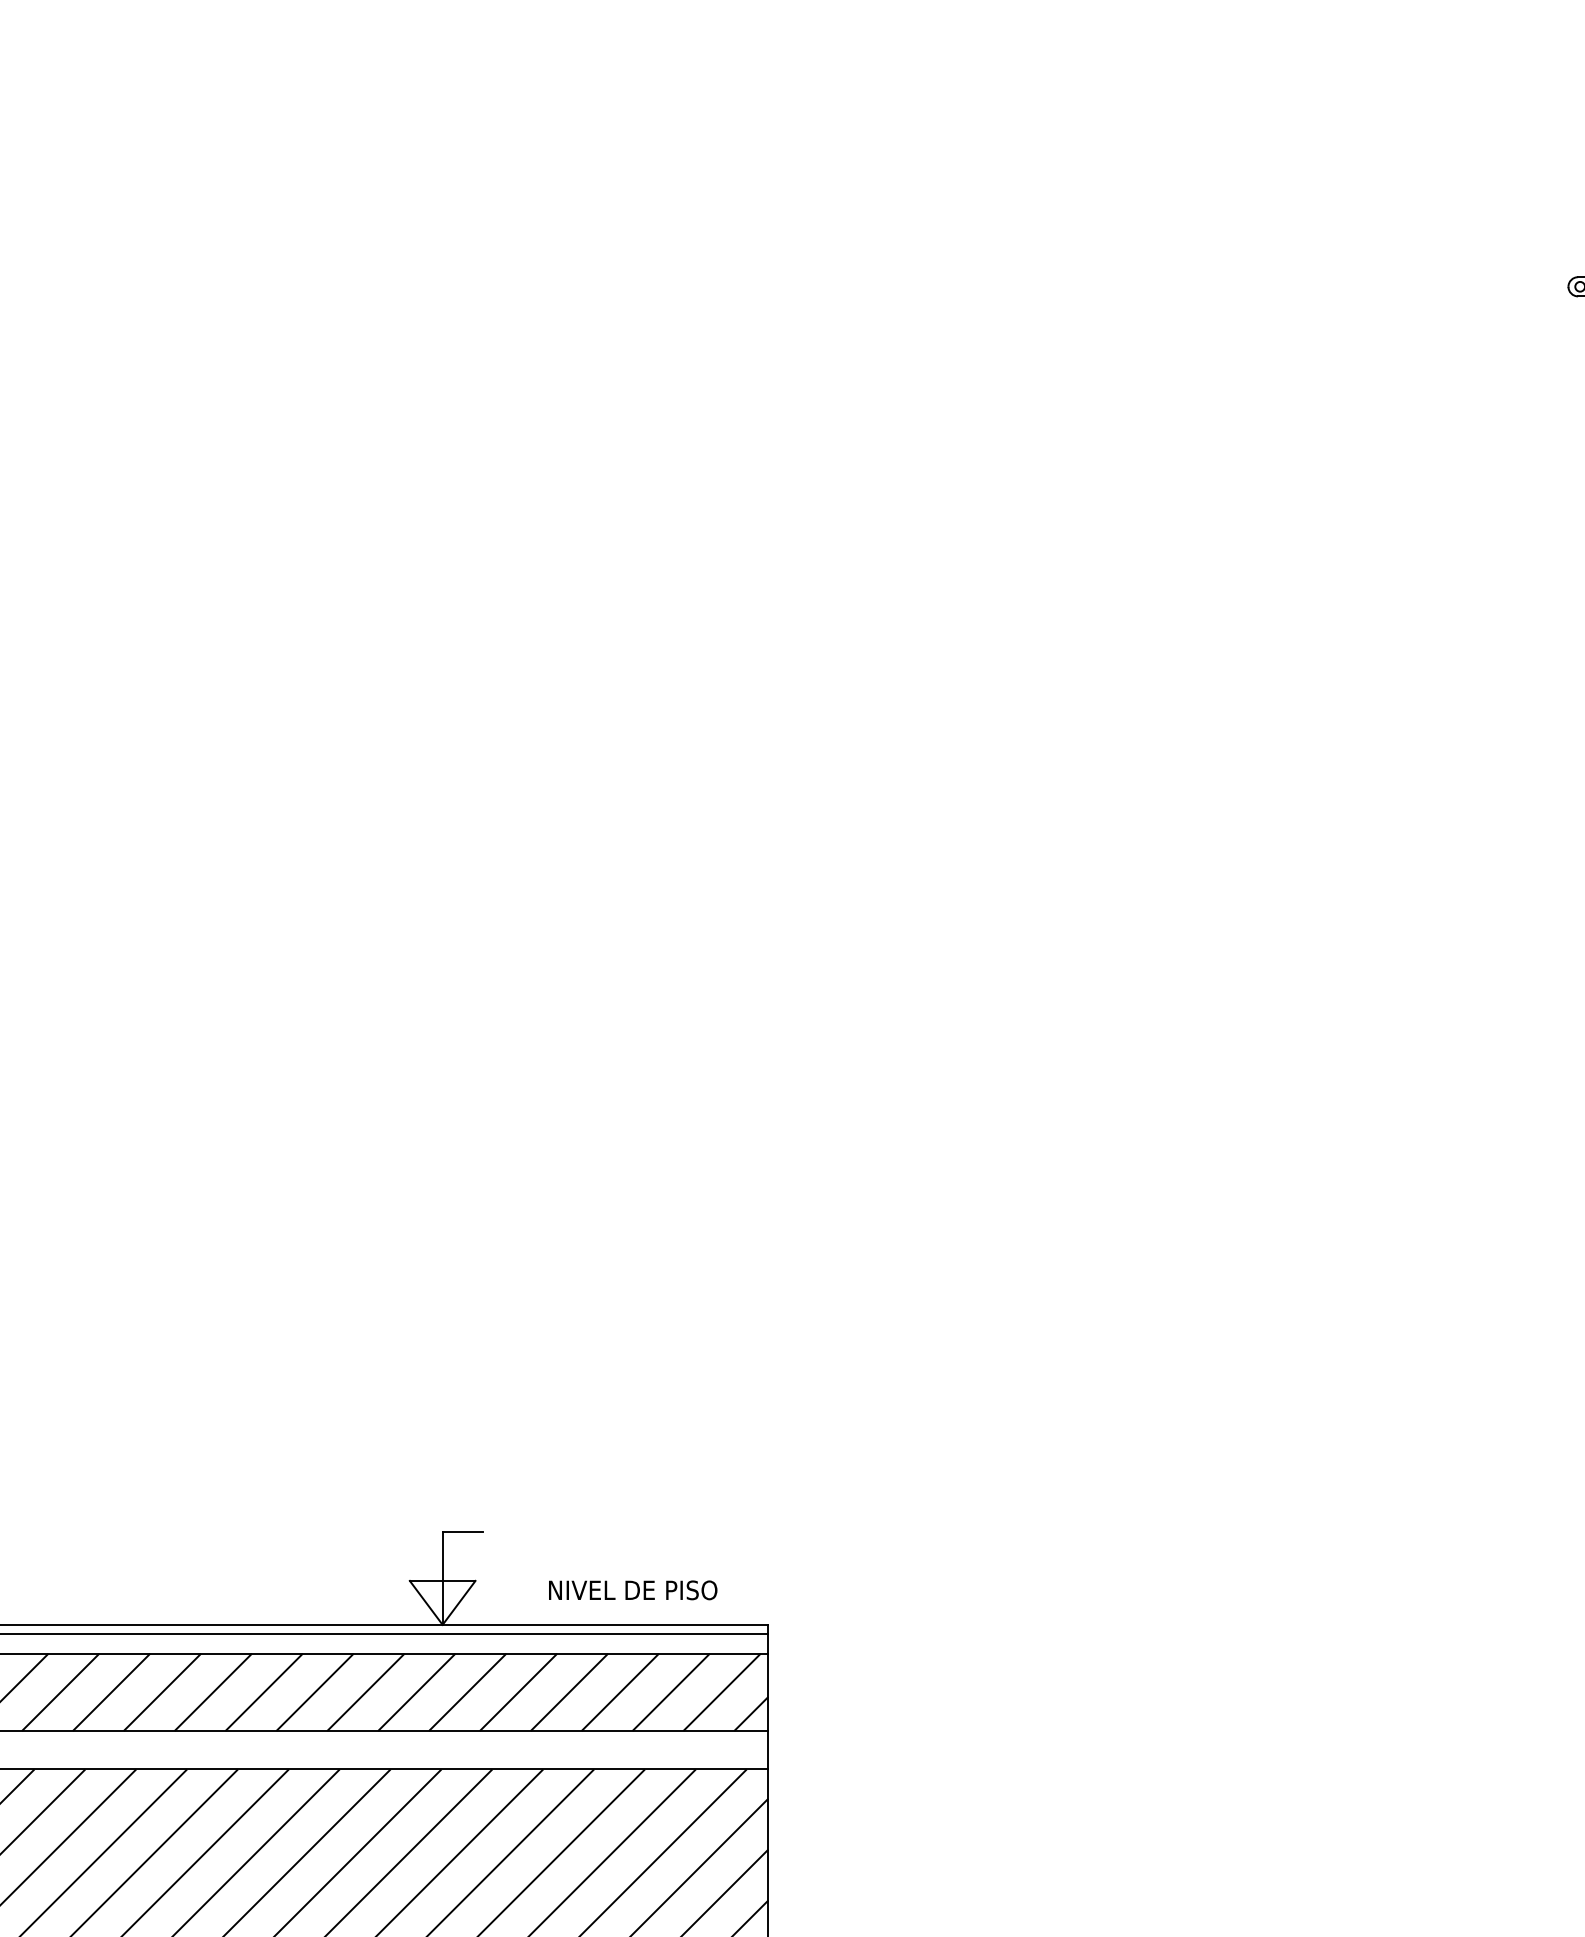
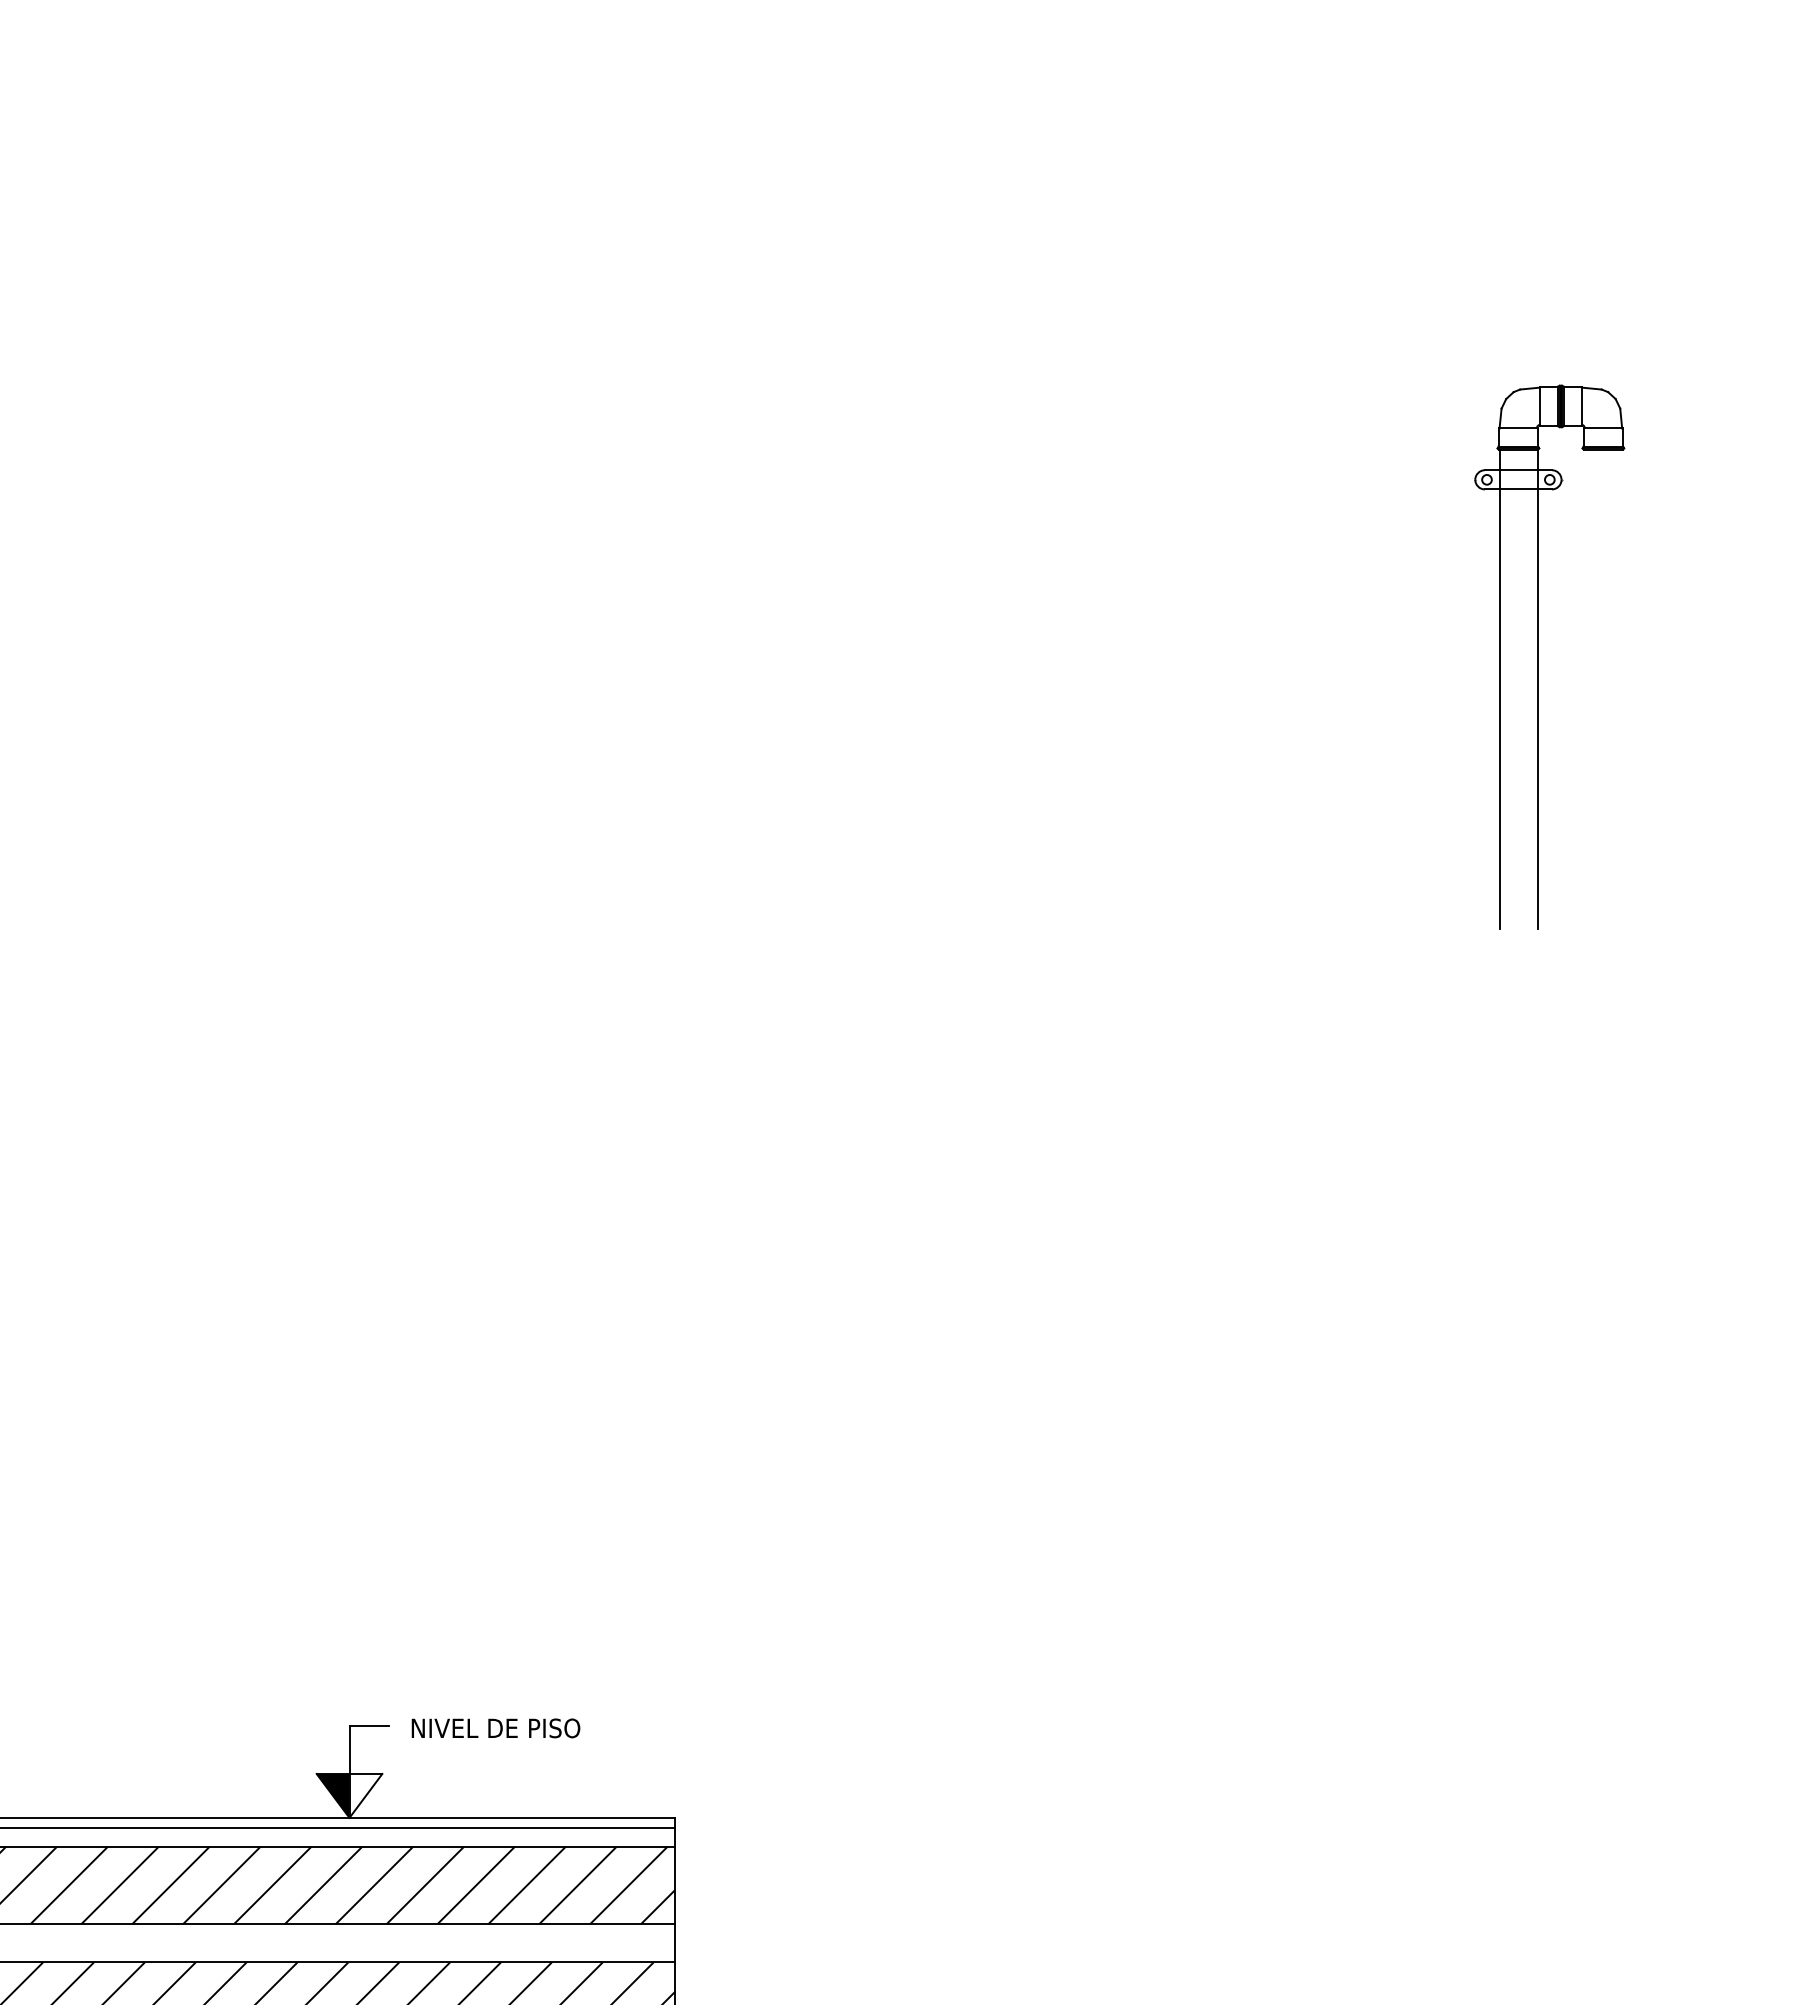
text: (632, 1590) -> (495, 1728), moved
fill: (425, 1602) -> (332, 1795), added

